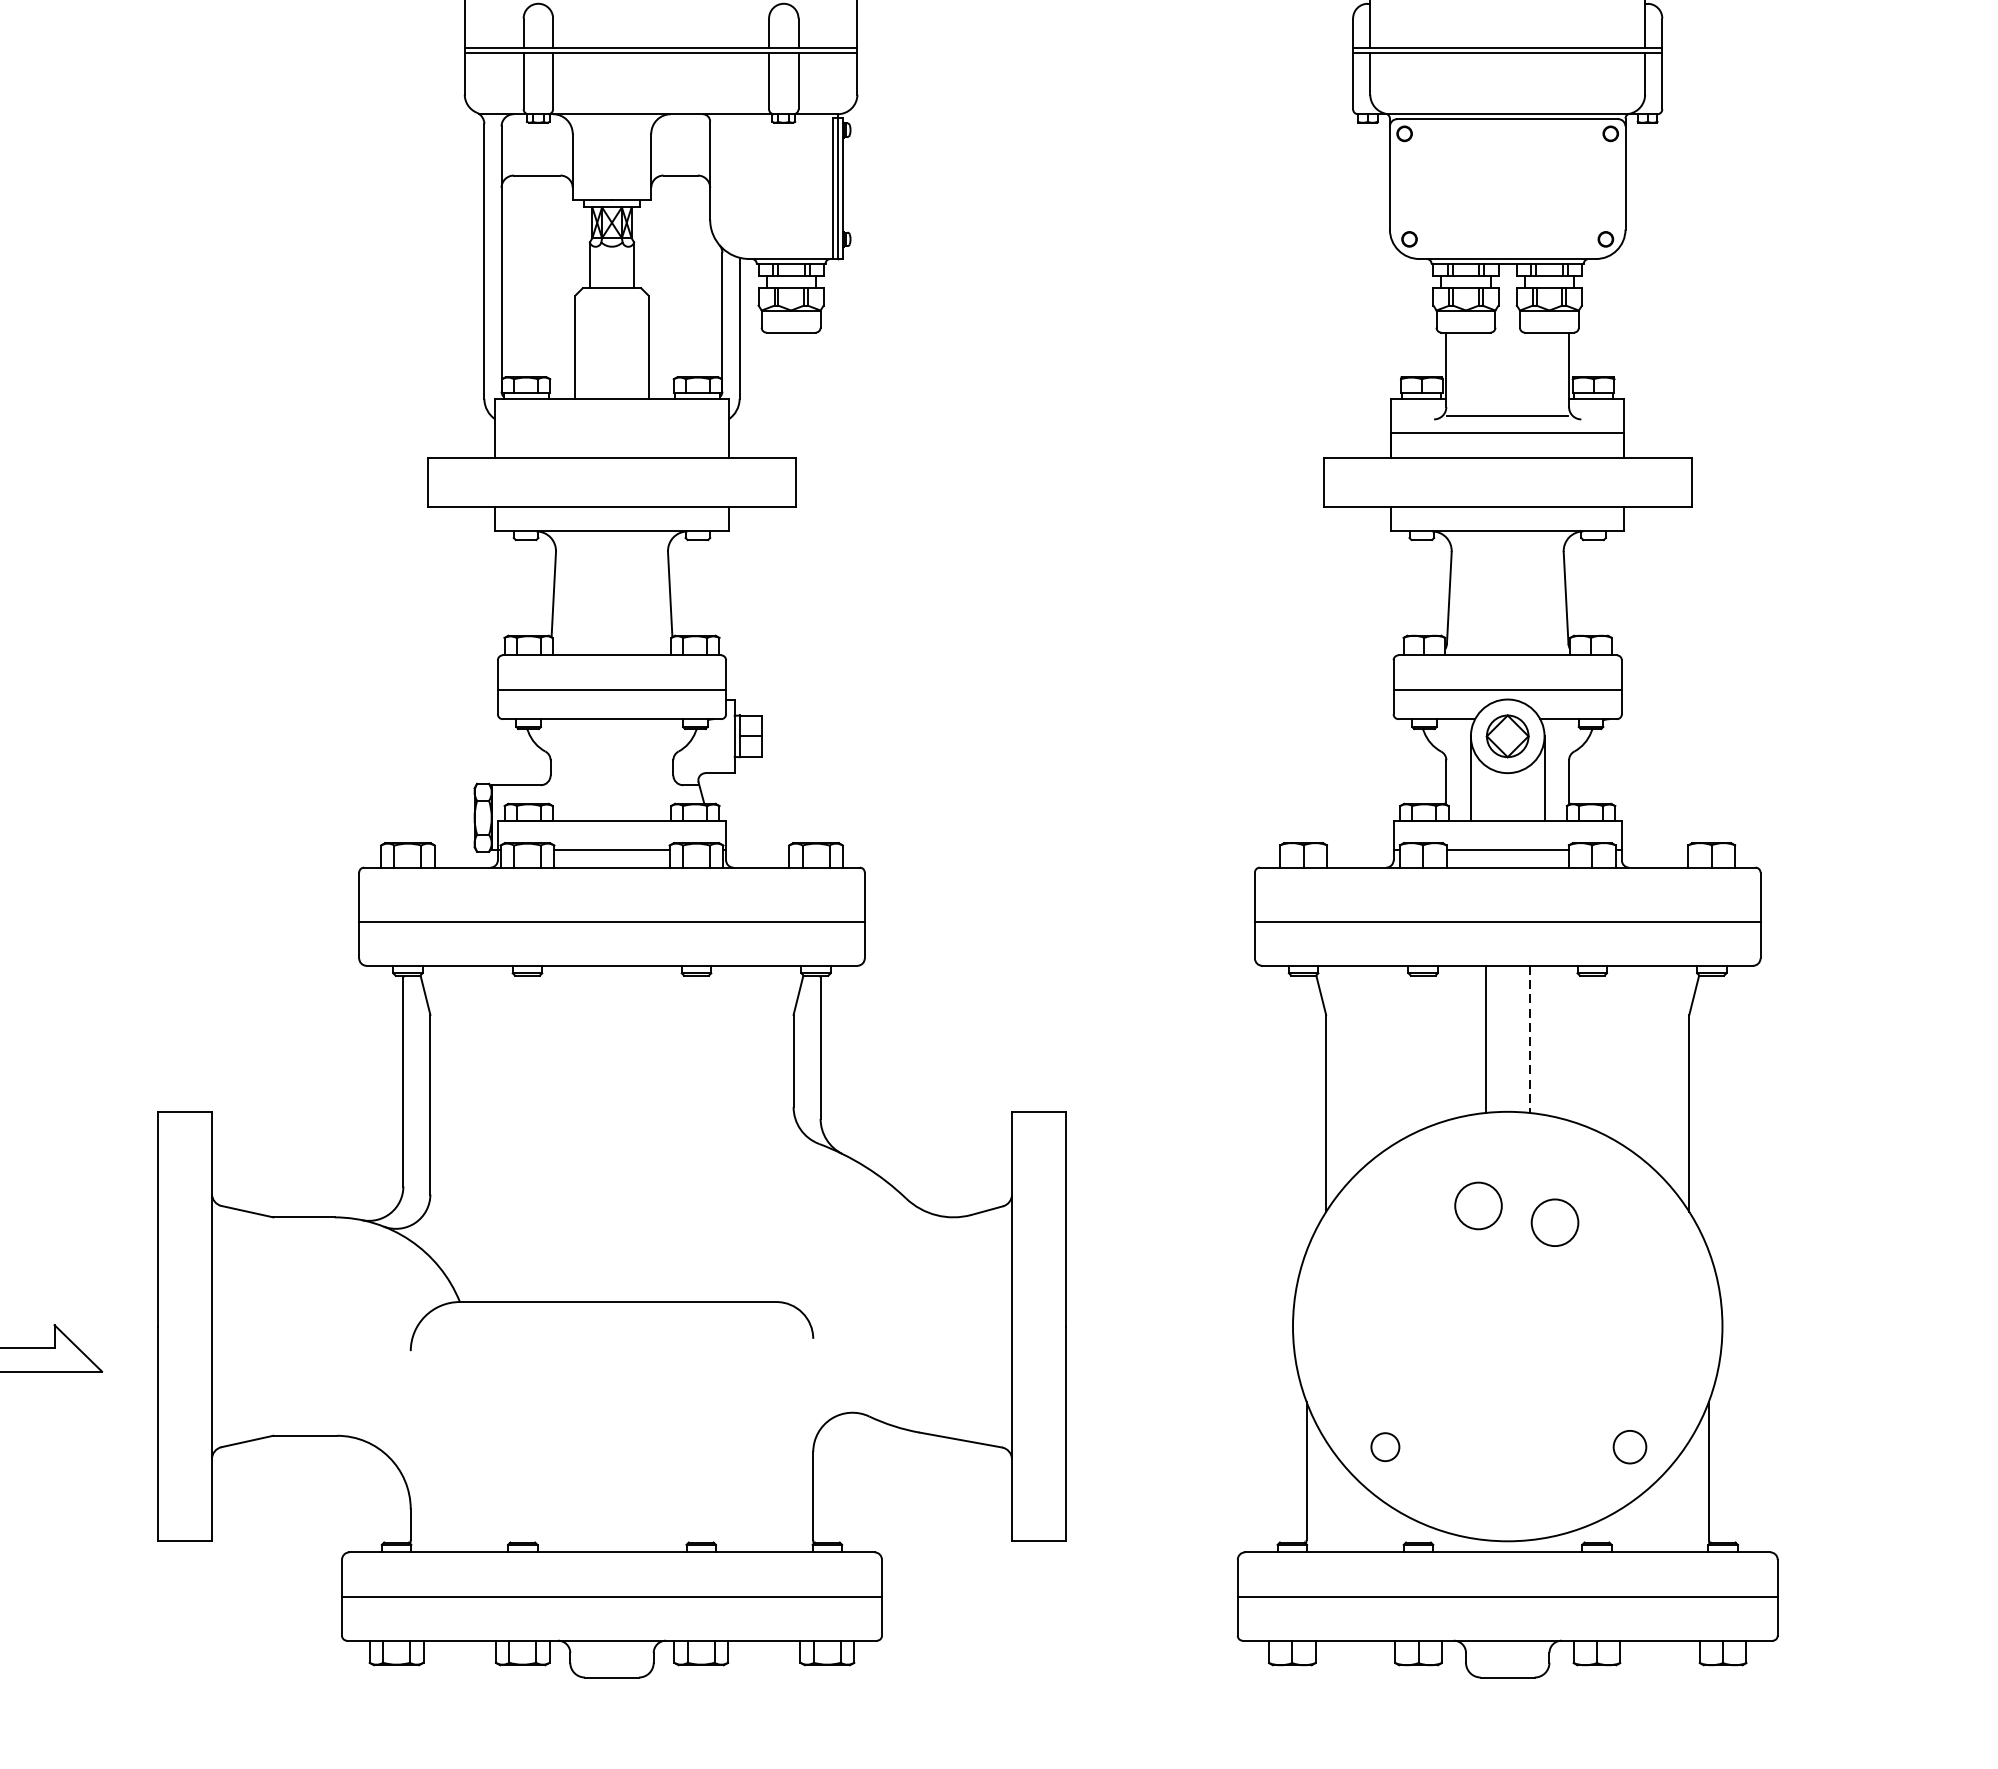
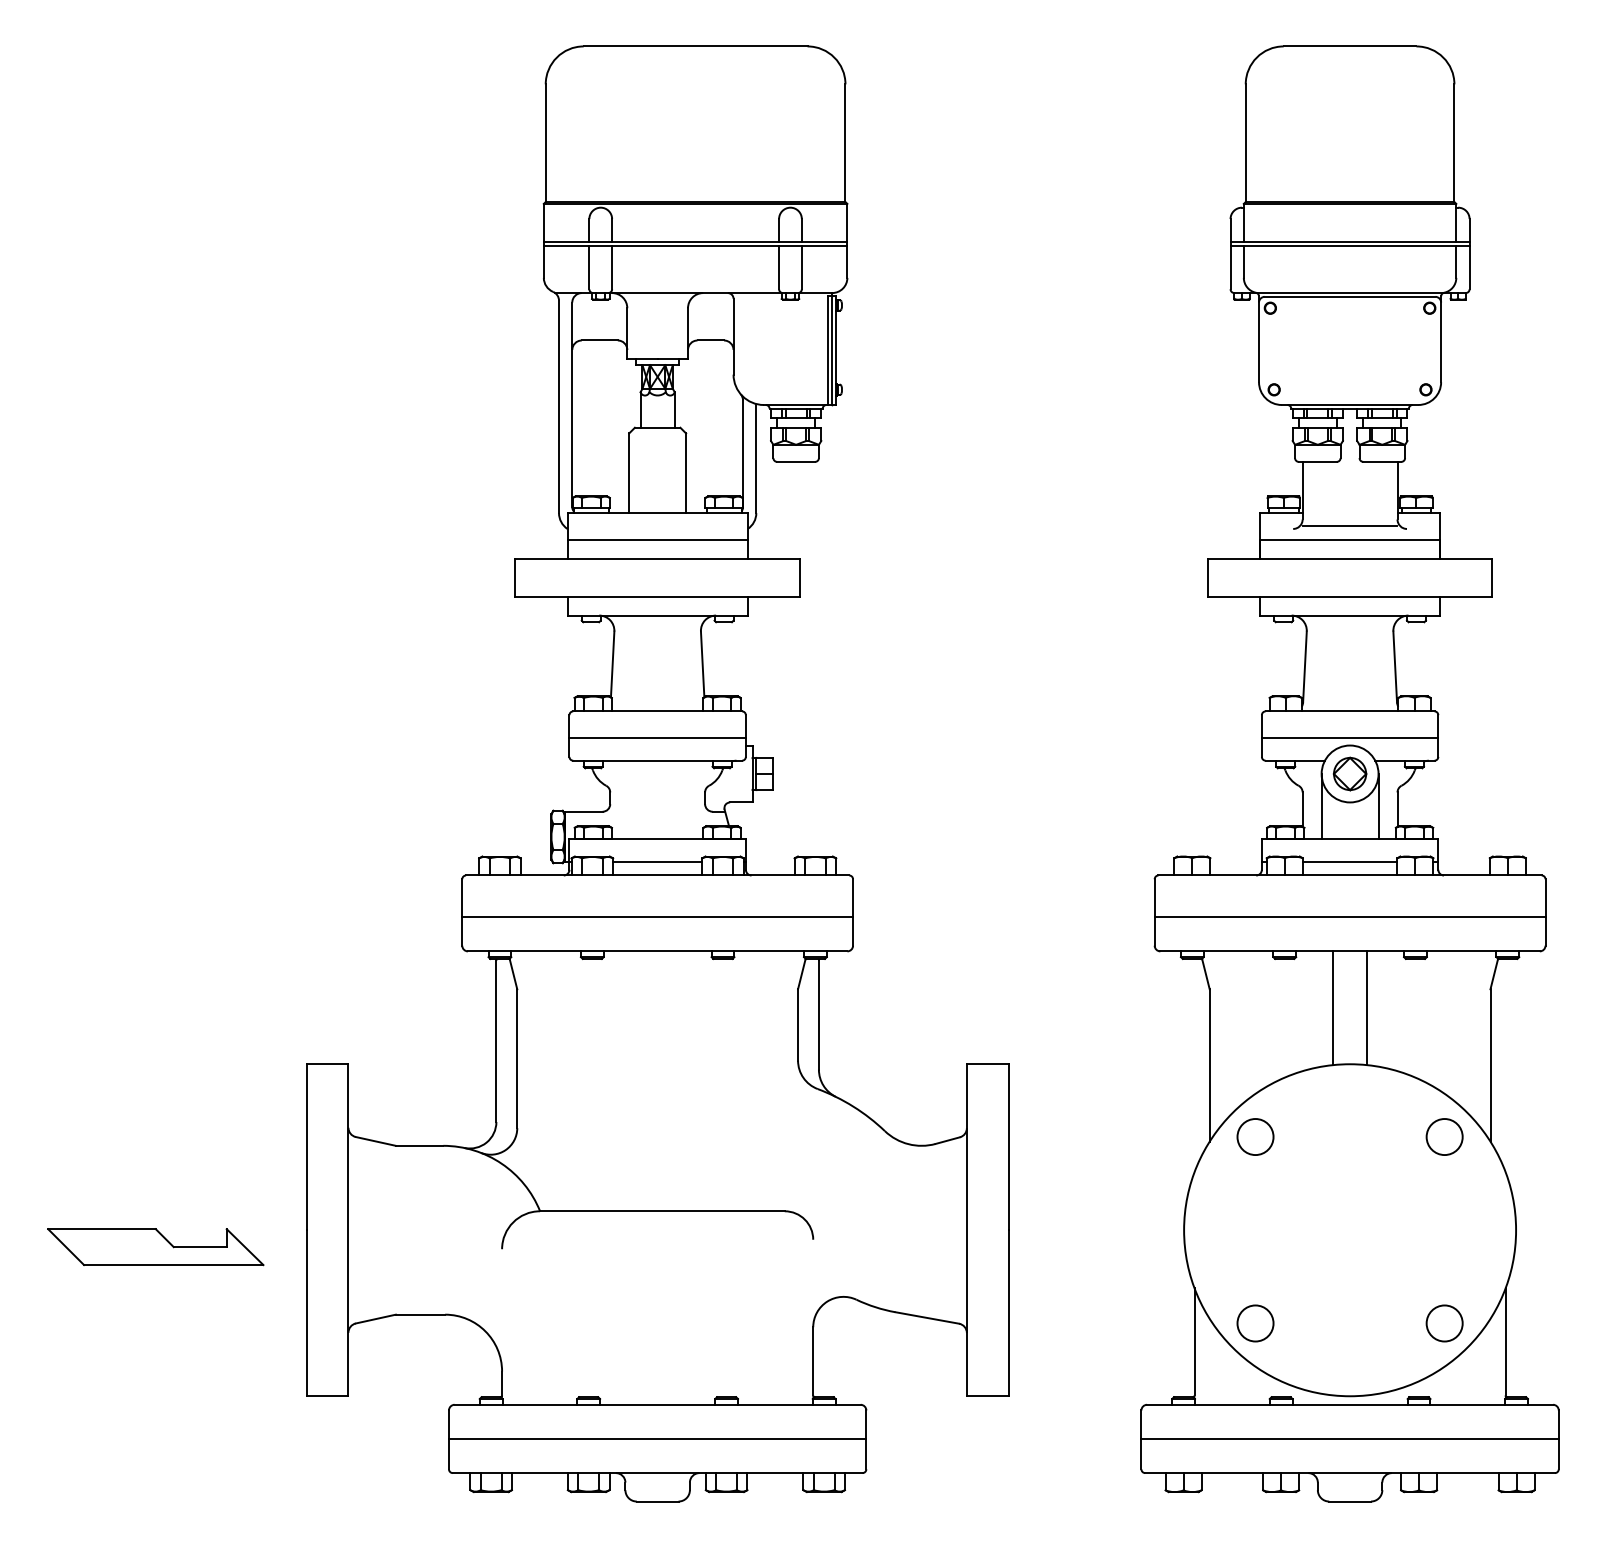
line: (611, 433) -> (657, 539), added
line: (1530, 1039) -> (1367, 1008), dashed -> solid
circle: (1478, 1205) -> (1255, 1136), moved
circle: (1554, 1222) -> (1444, 1136), moved
circle: (1385, 1447) -> (1255, 1323), size x1.67
circle: (1629, 1447) -> (1444, 1323), size x1.43

